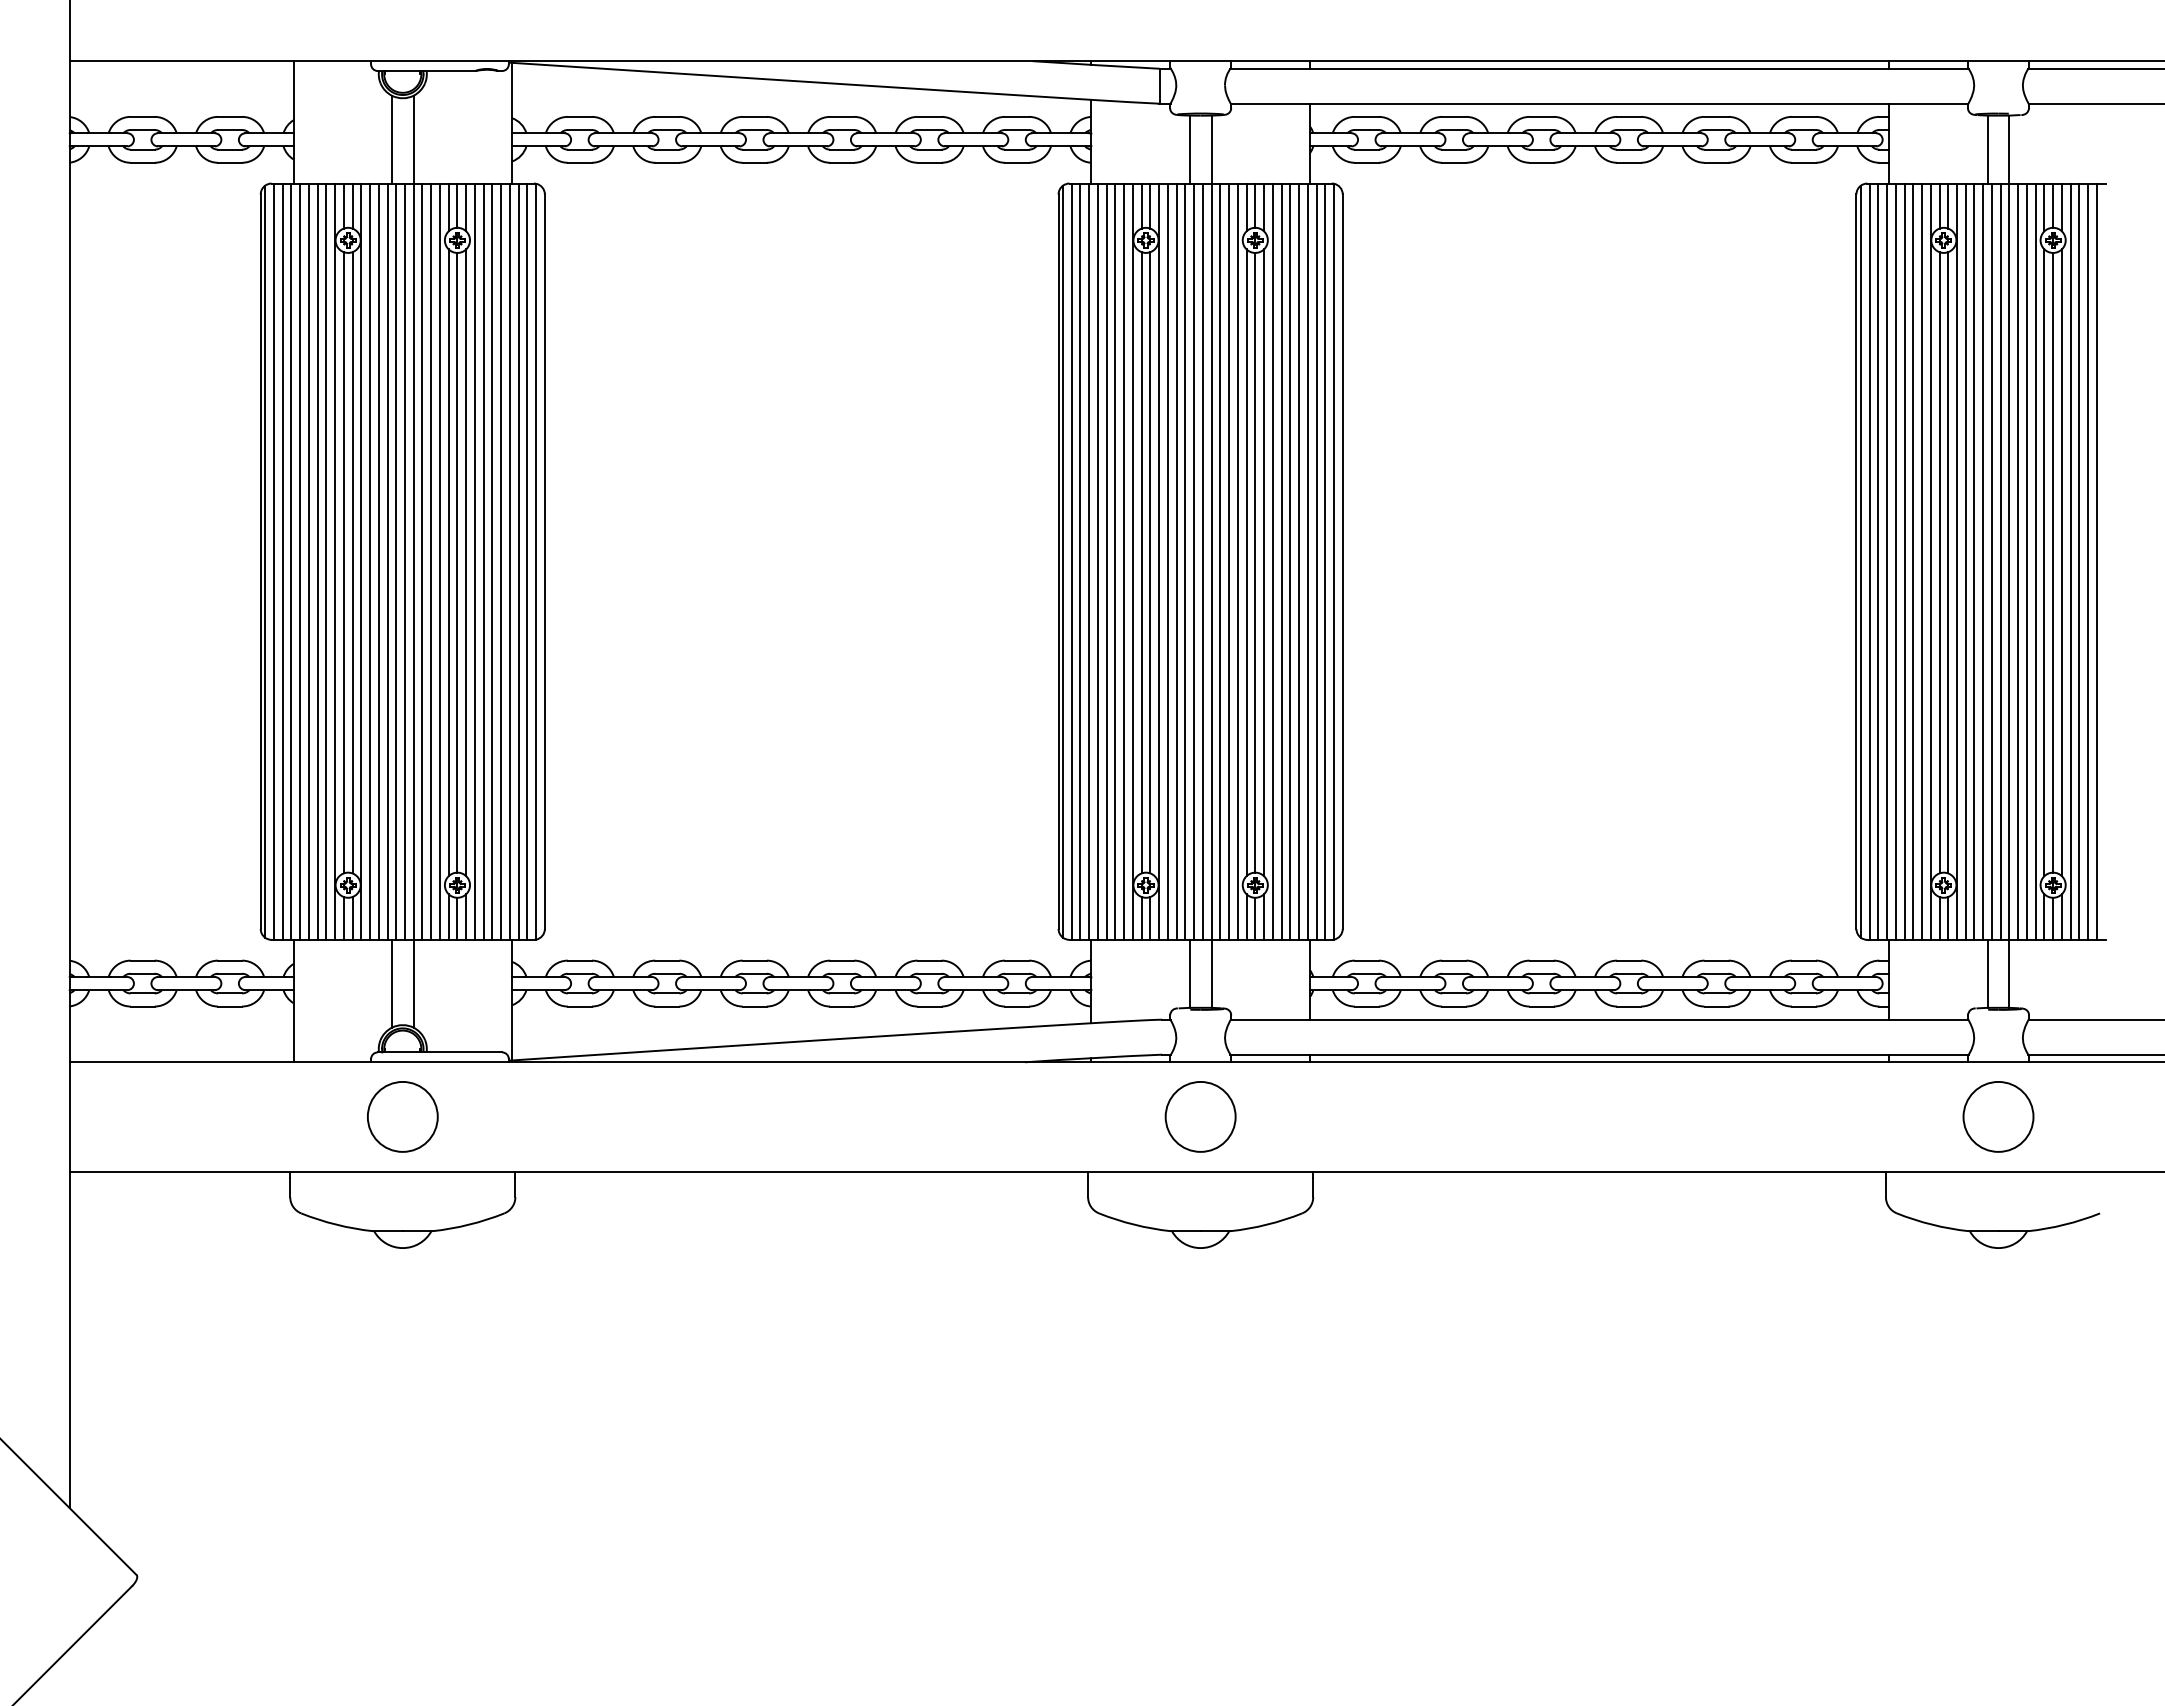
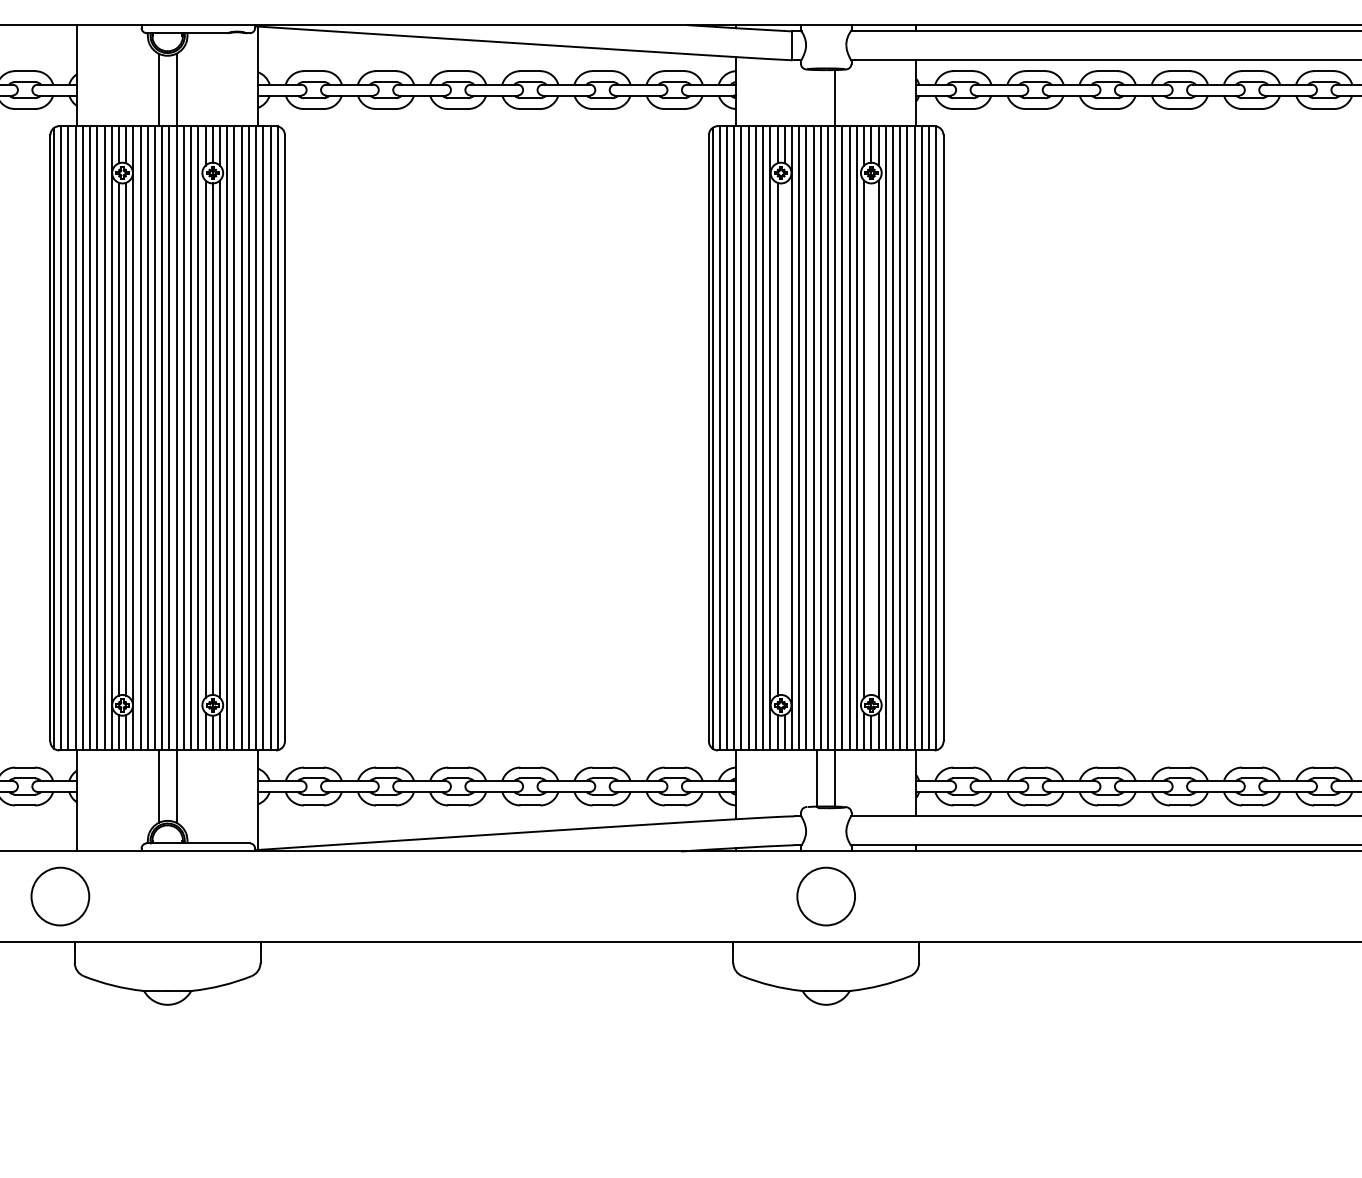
line: (1189, 149) -> (817, 98), removed
line: (1150, 562) -> (784, 438), removed
line: (1255, 562) -> (871, 438), removed
circle: (402, 1116) -> (60, 896), moved

